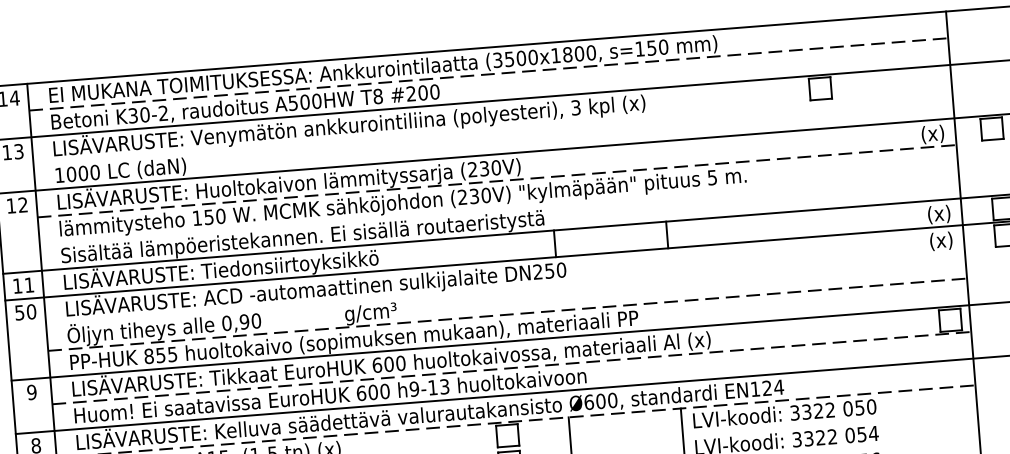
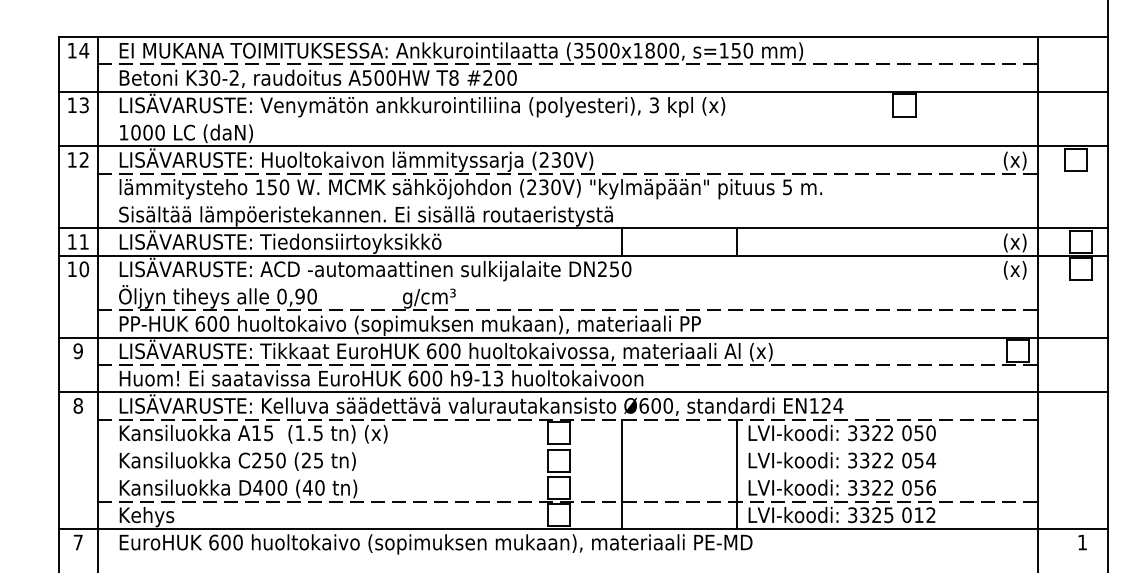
text: (19, 313) -> (71, 269), 50 -> 10
text: (161, 354) -> (212, 323), 855 -> 600

